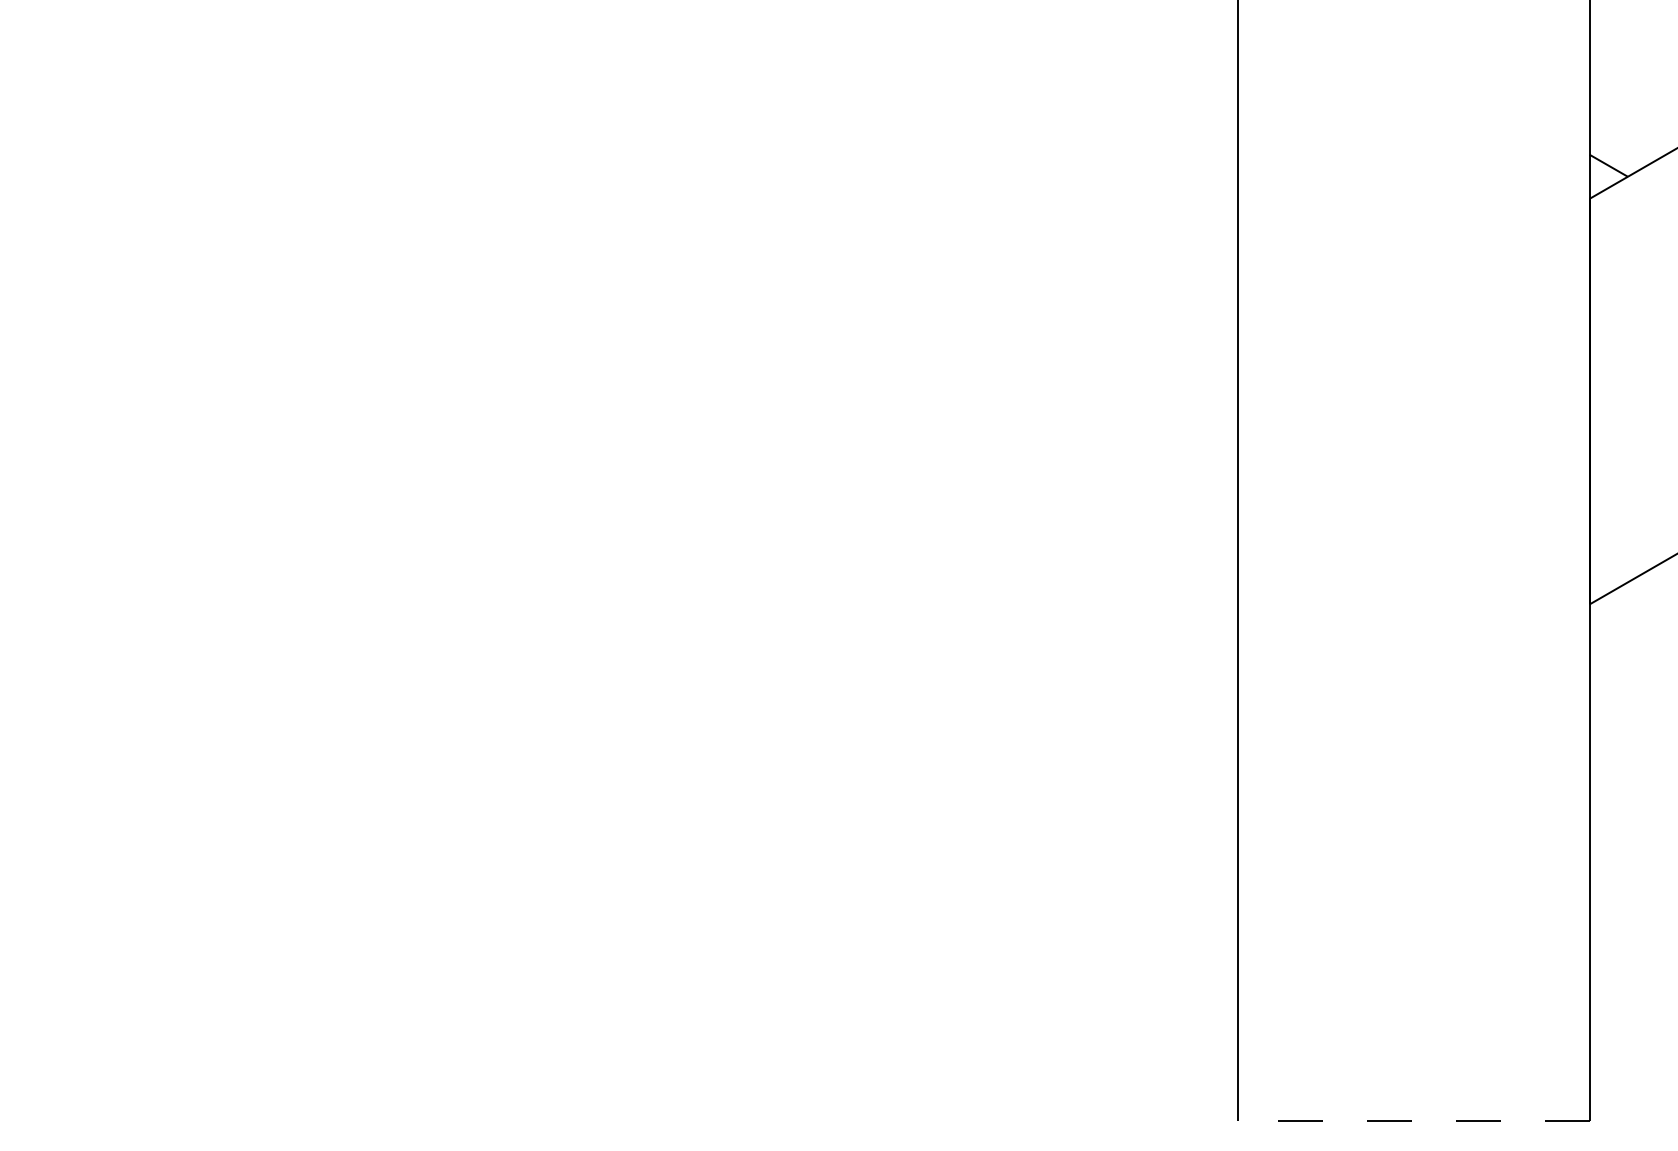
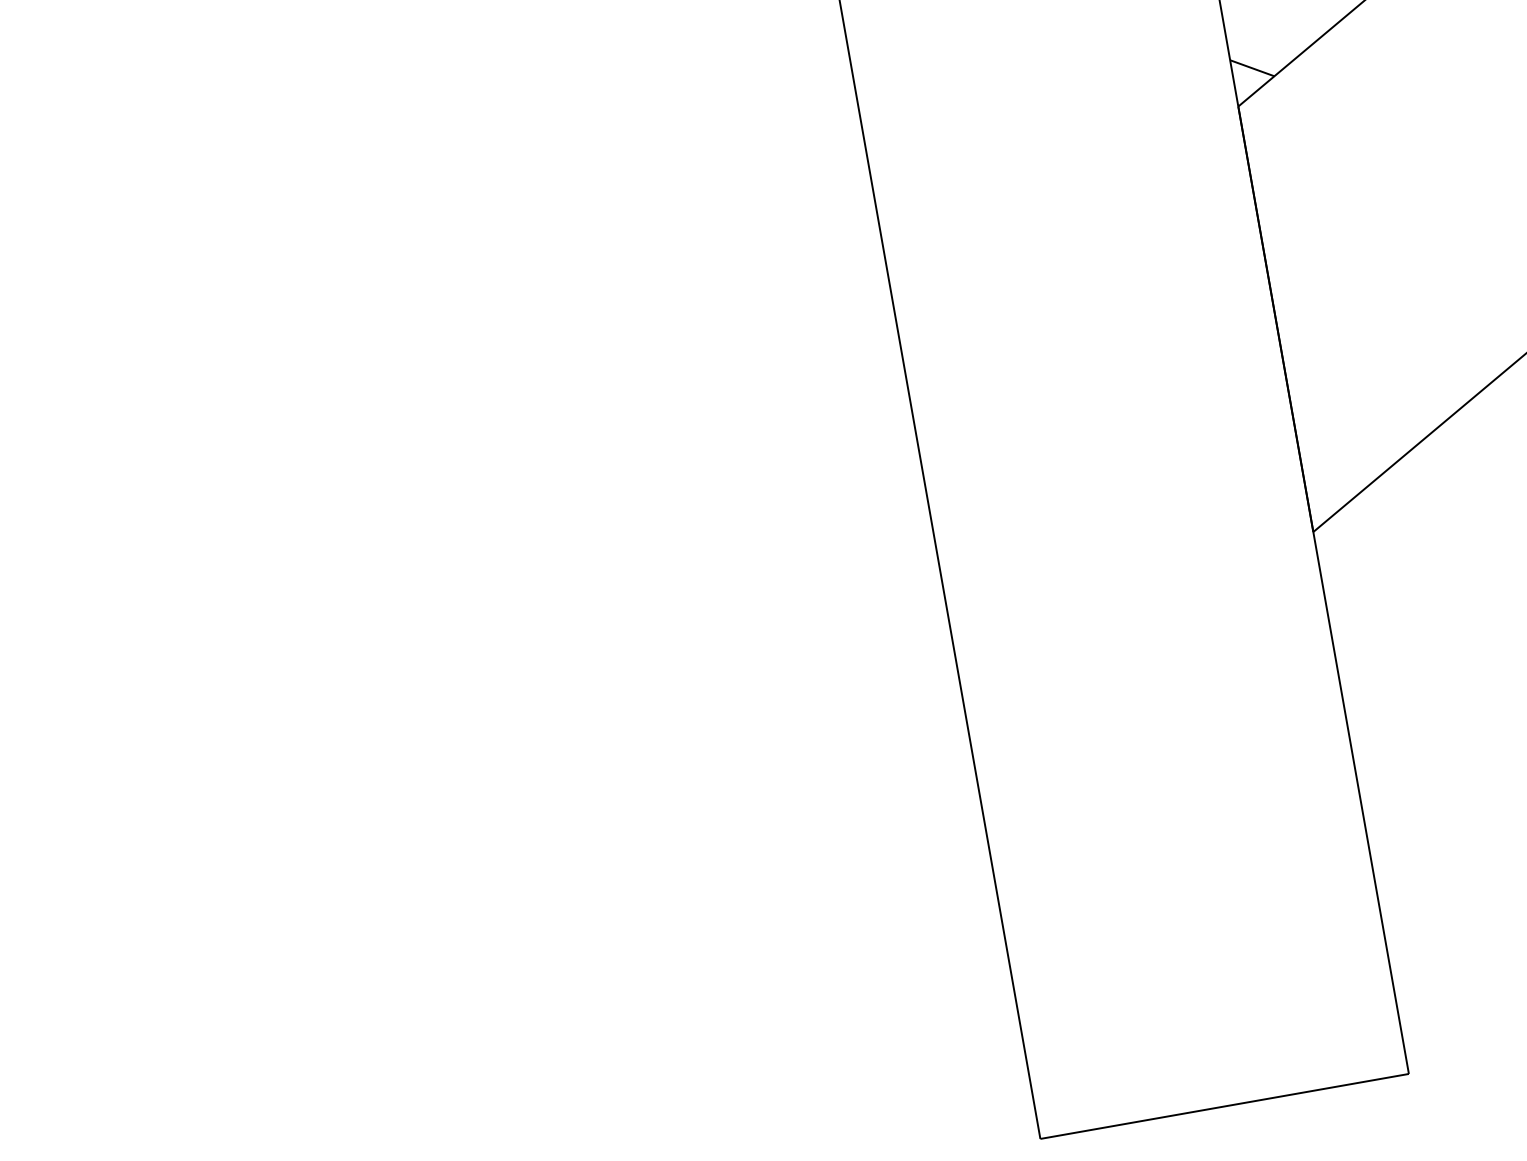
line: (1413, 1121) -> (1224, 1106), dashed -> solid

